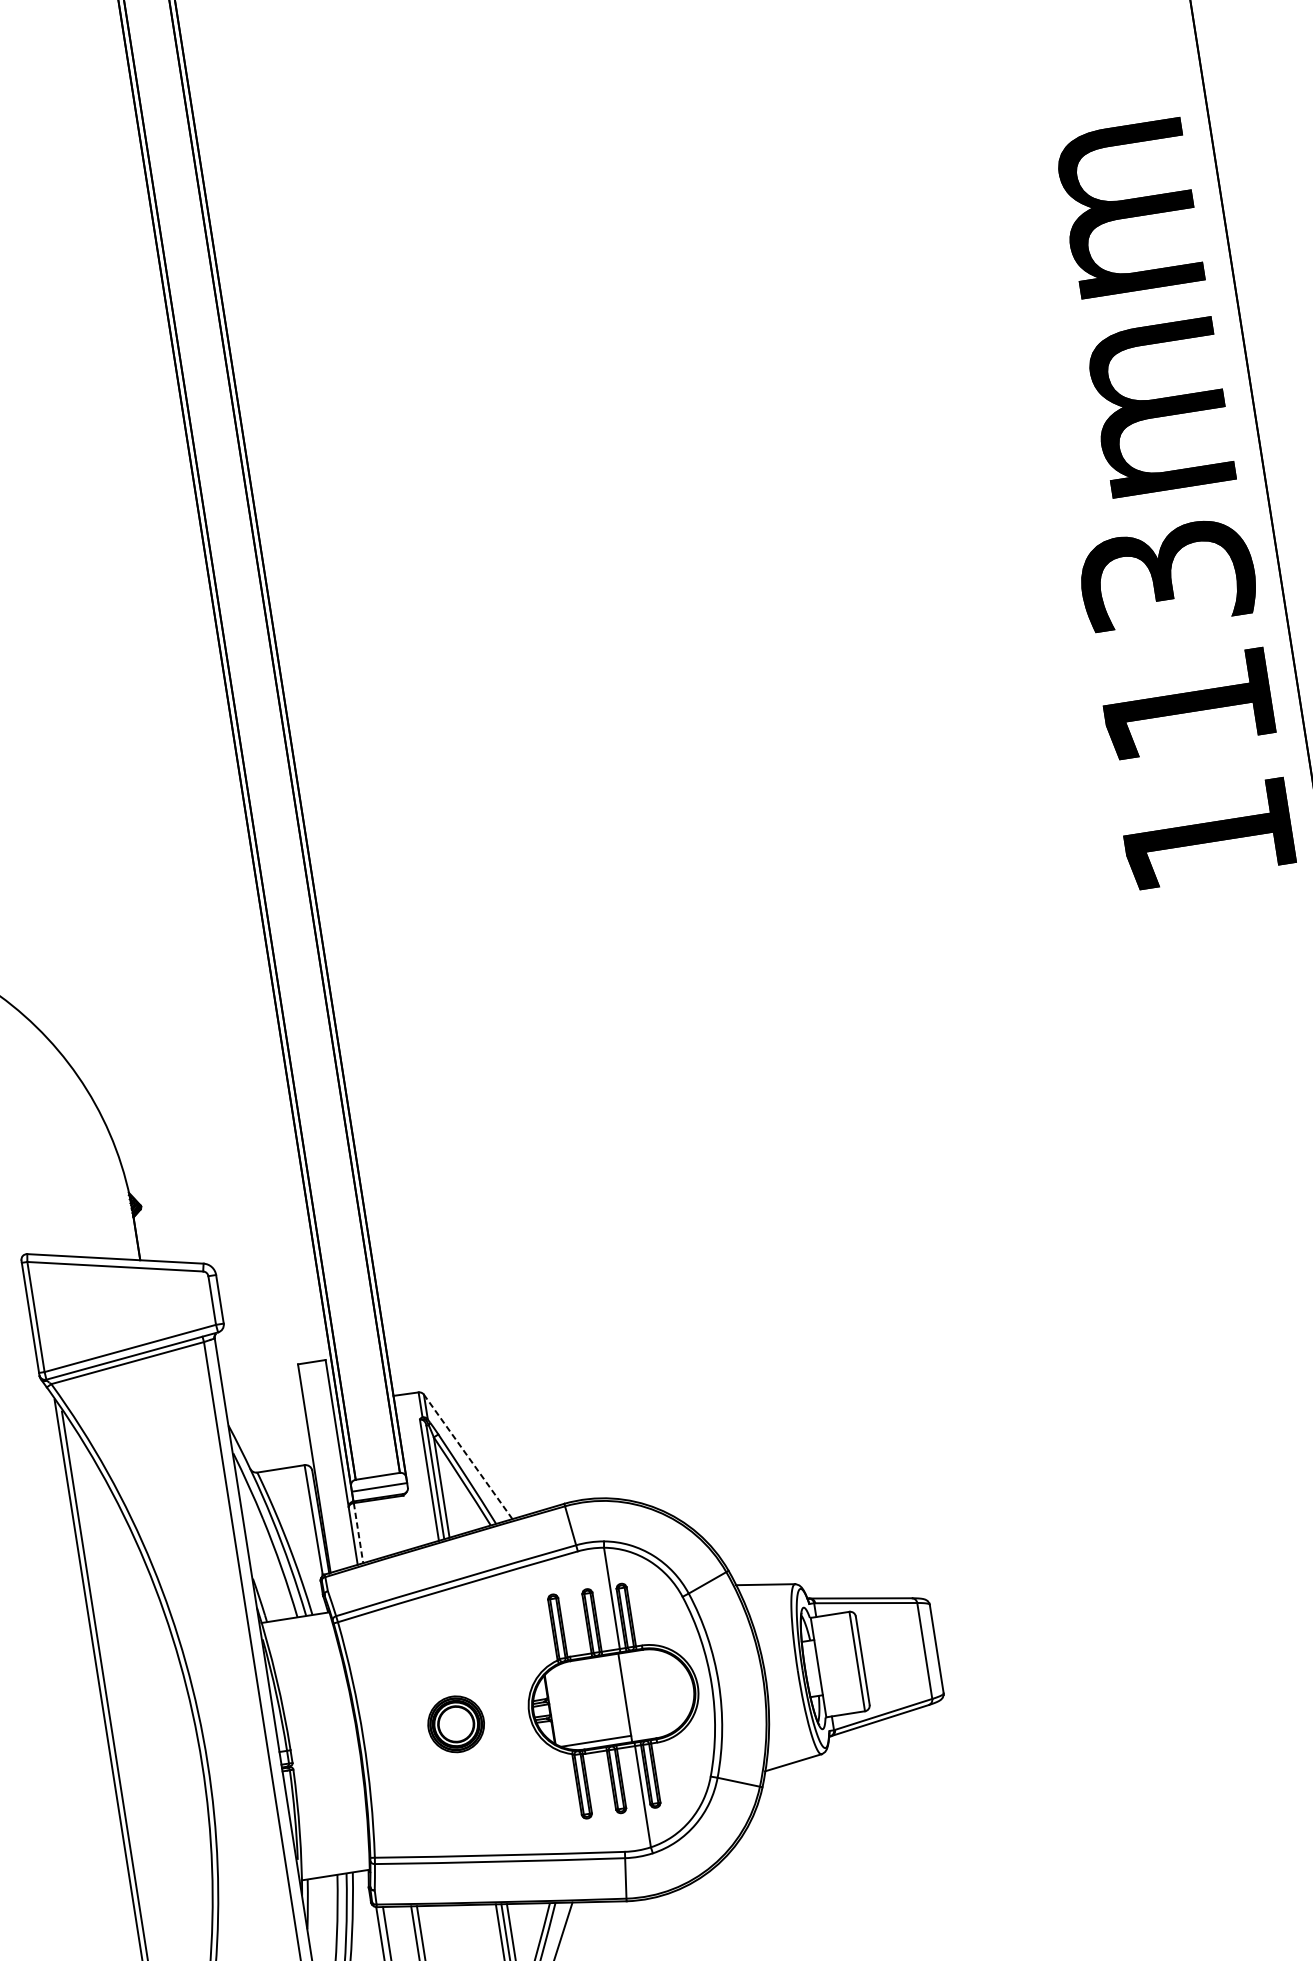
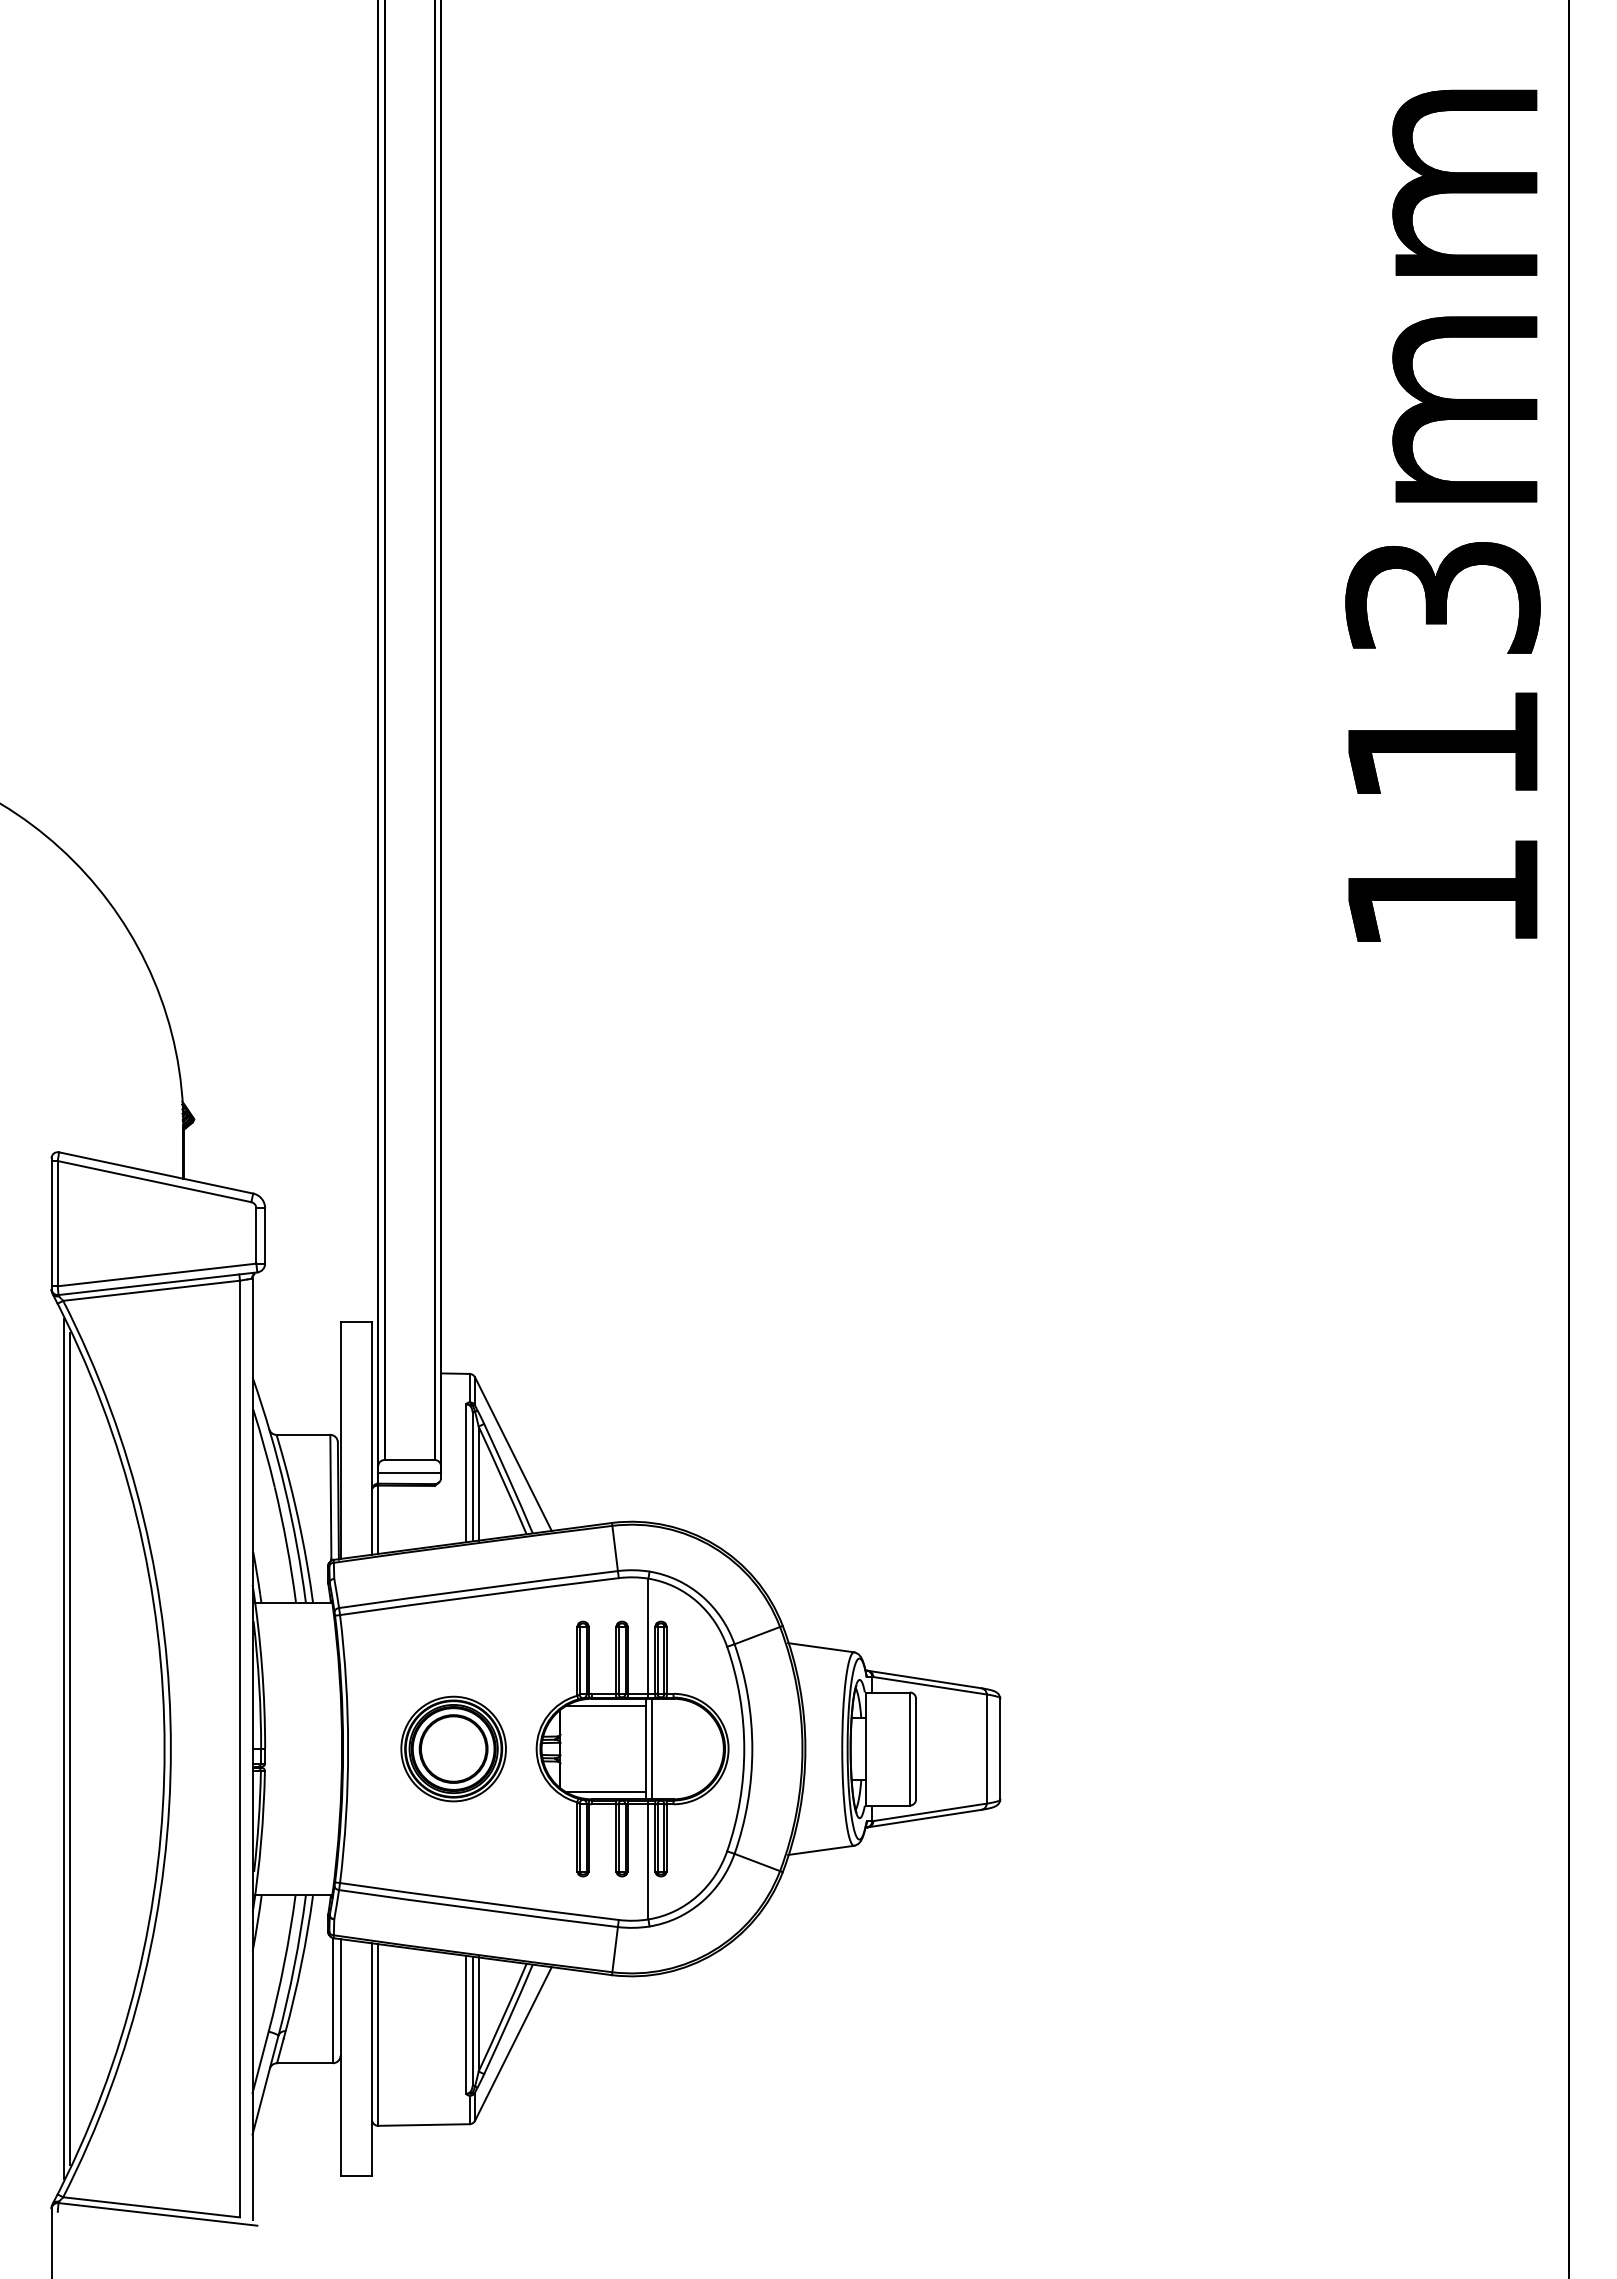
line: (468, 1457) -> (513, 1454), dashed -> solid
line: (358, 1533) -> (378, 1520), dashed -> solid
line: (583, 1665) -> (605, 1705), added
line: (630, 1696) -> (652, 1748), added
part: (456, 1723) -> (453, 1748), size x1.67

